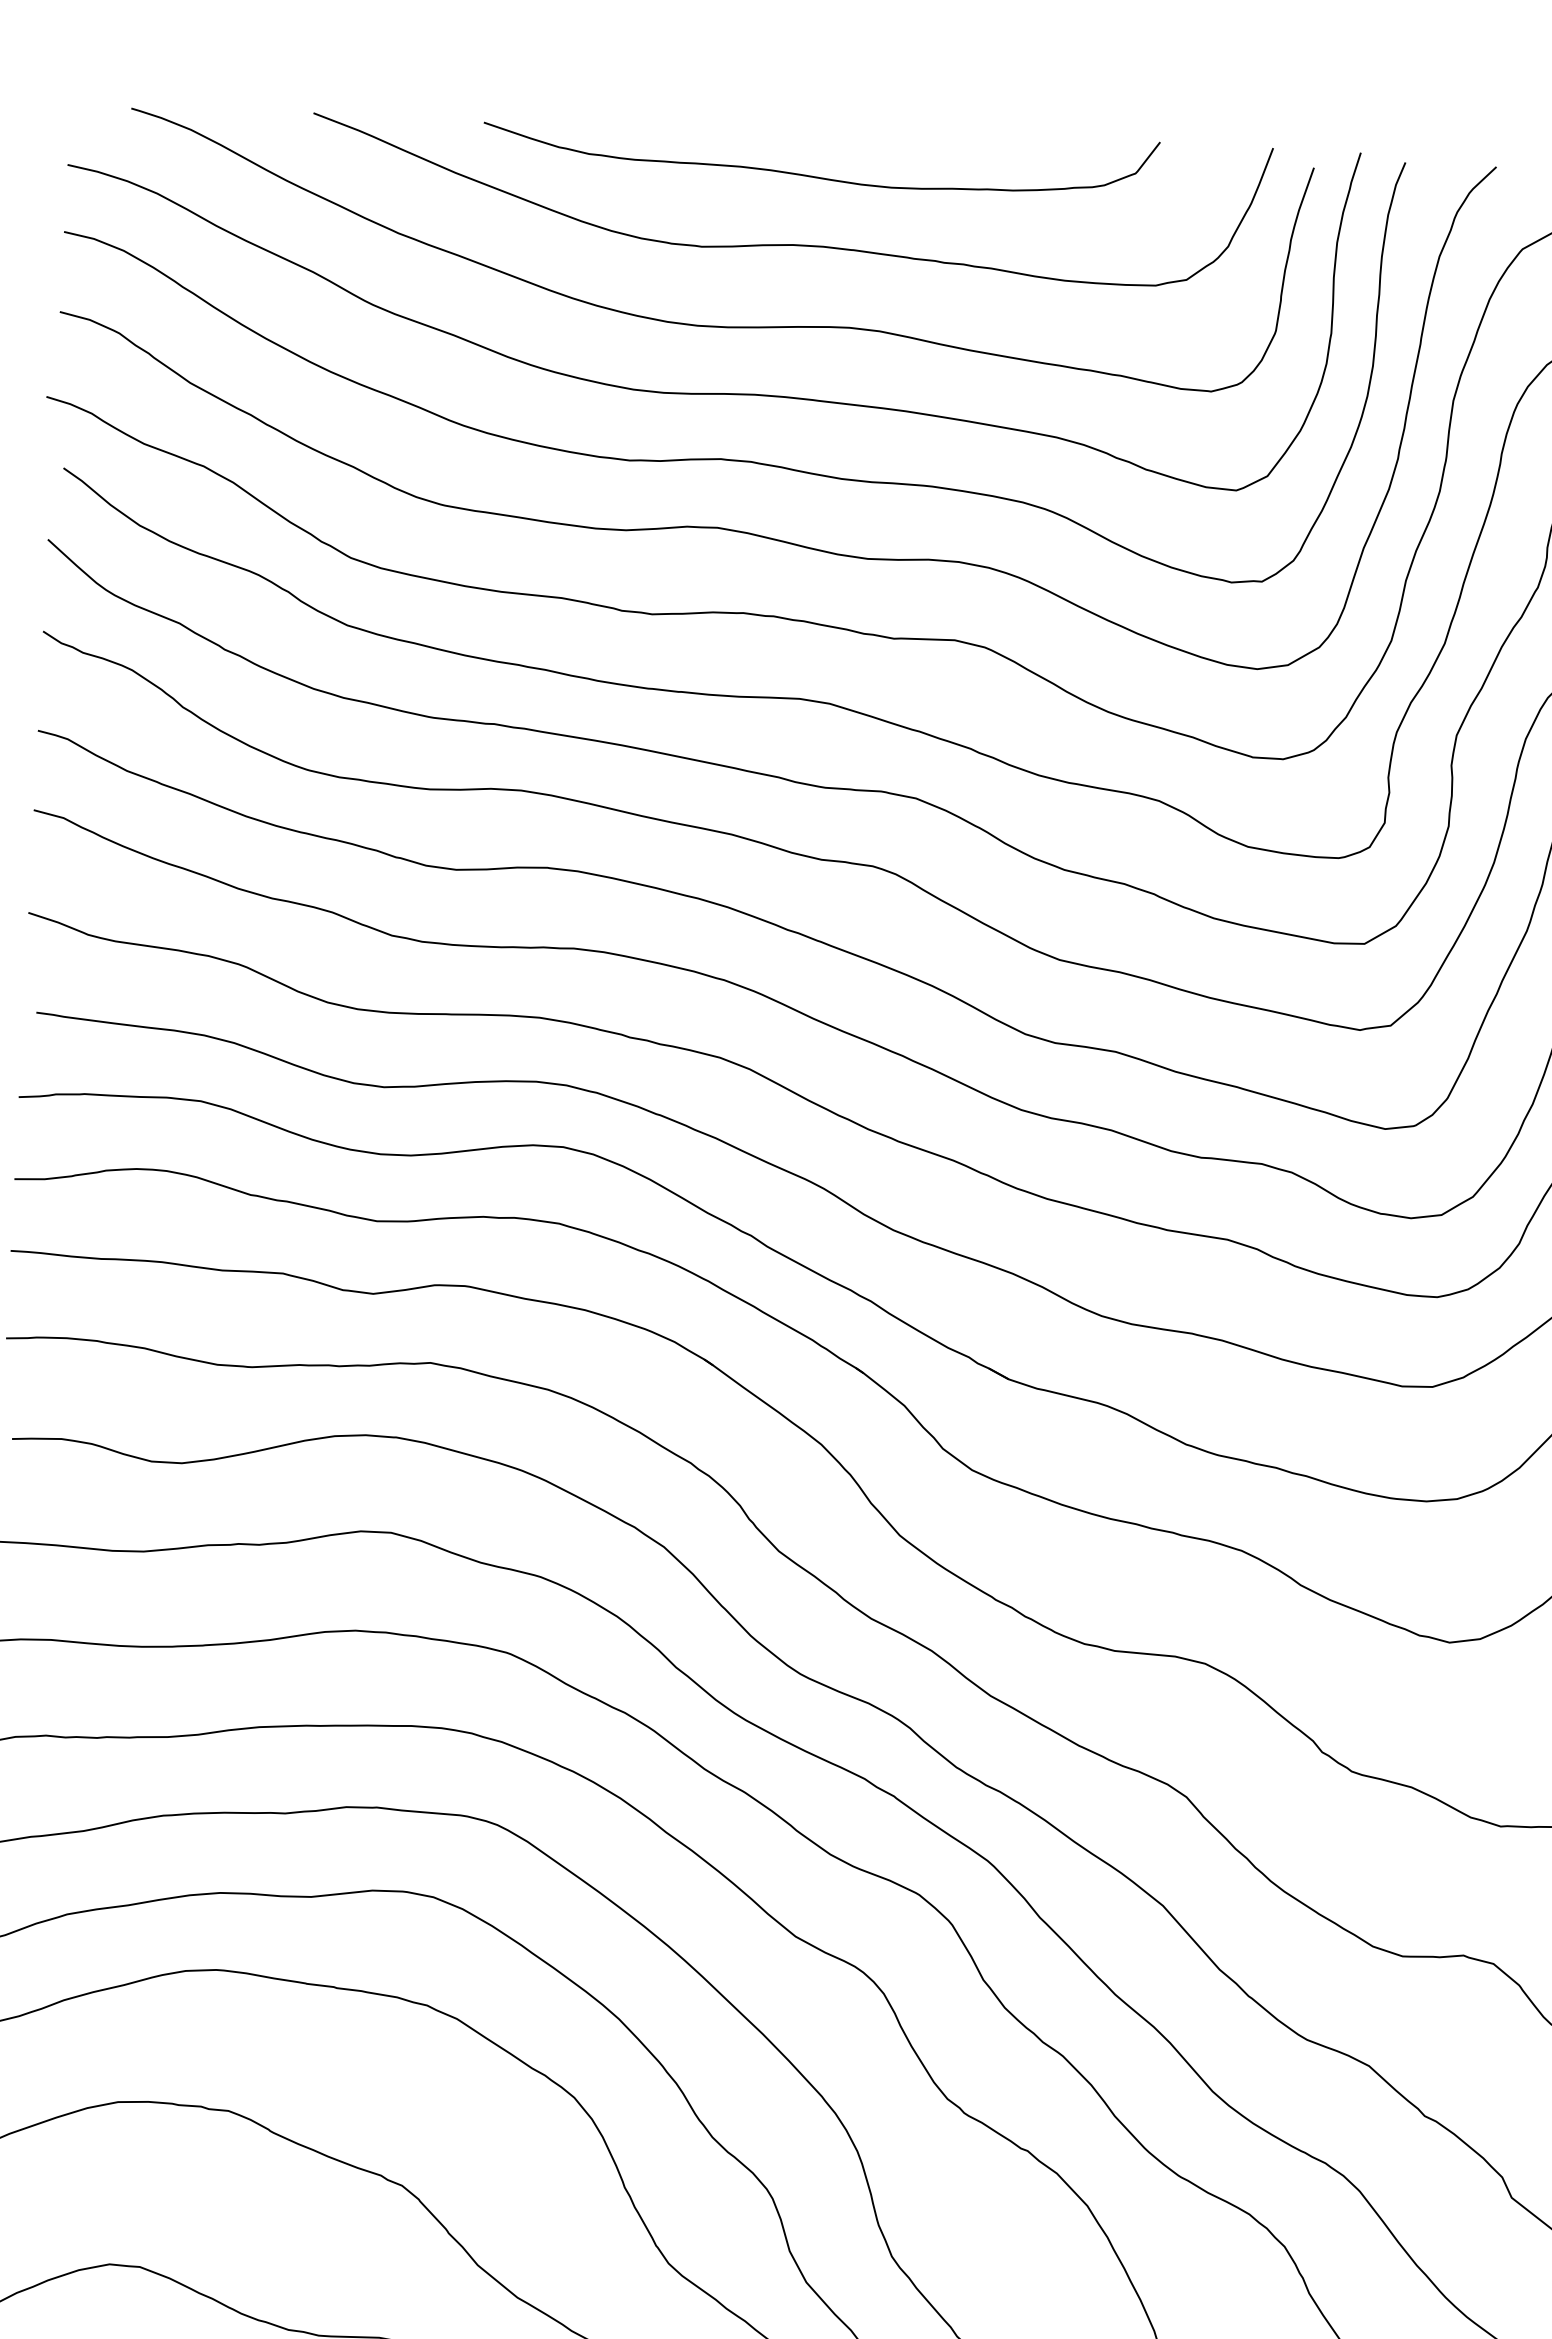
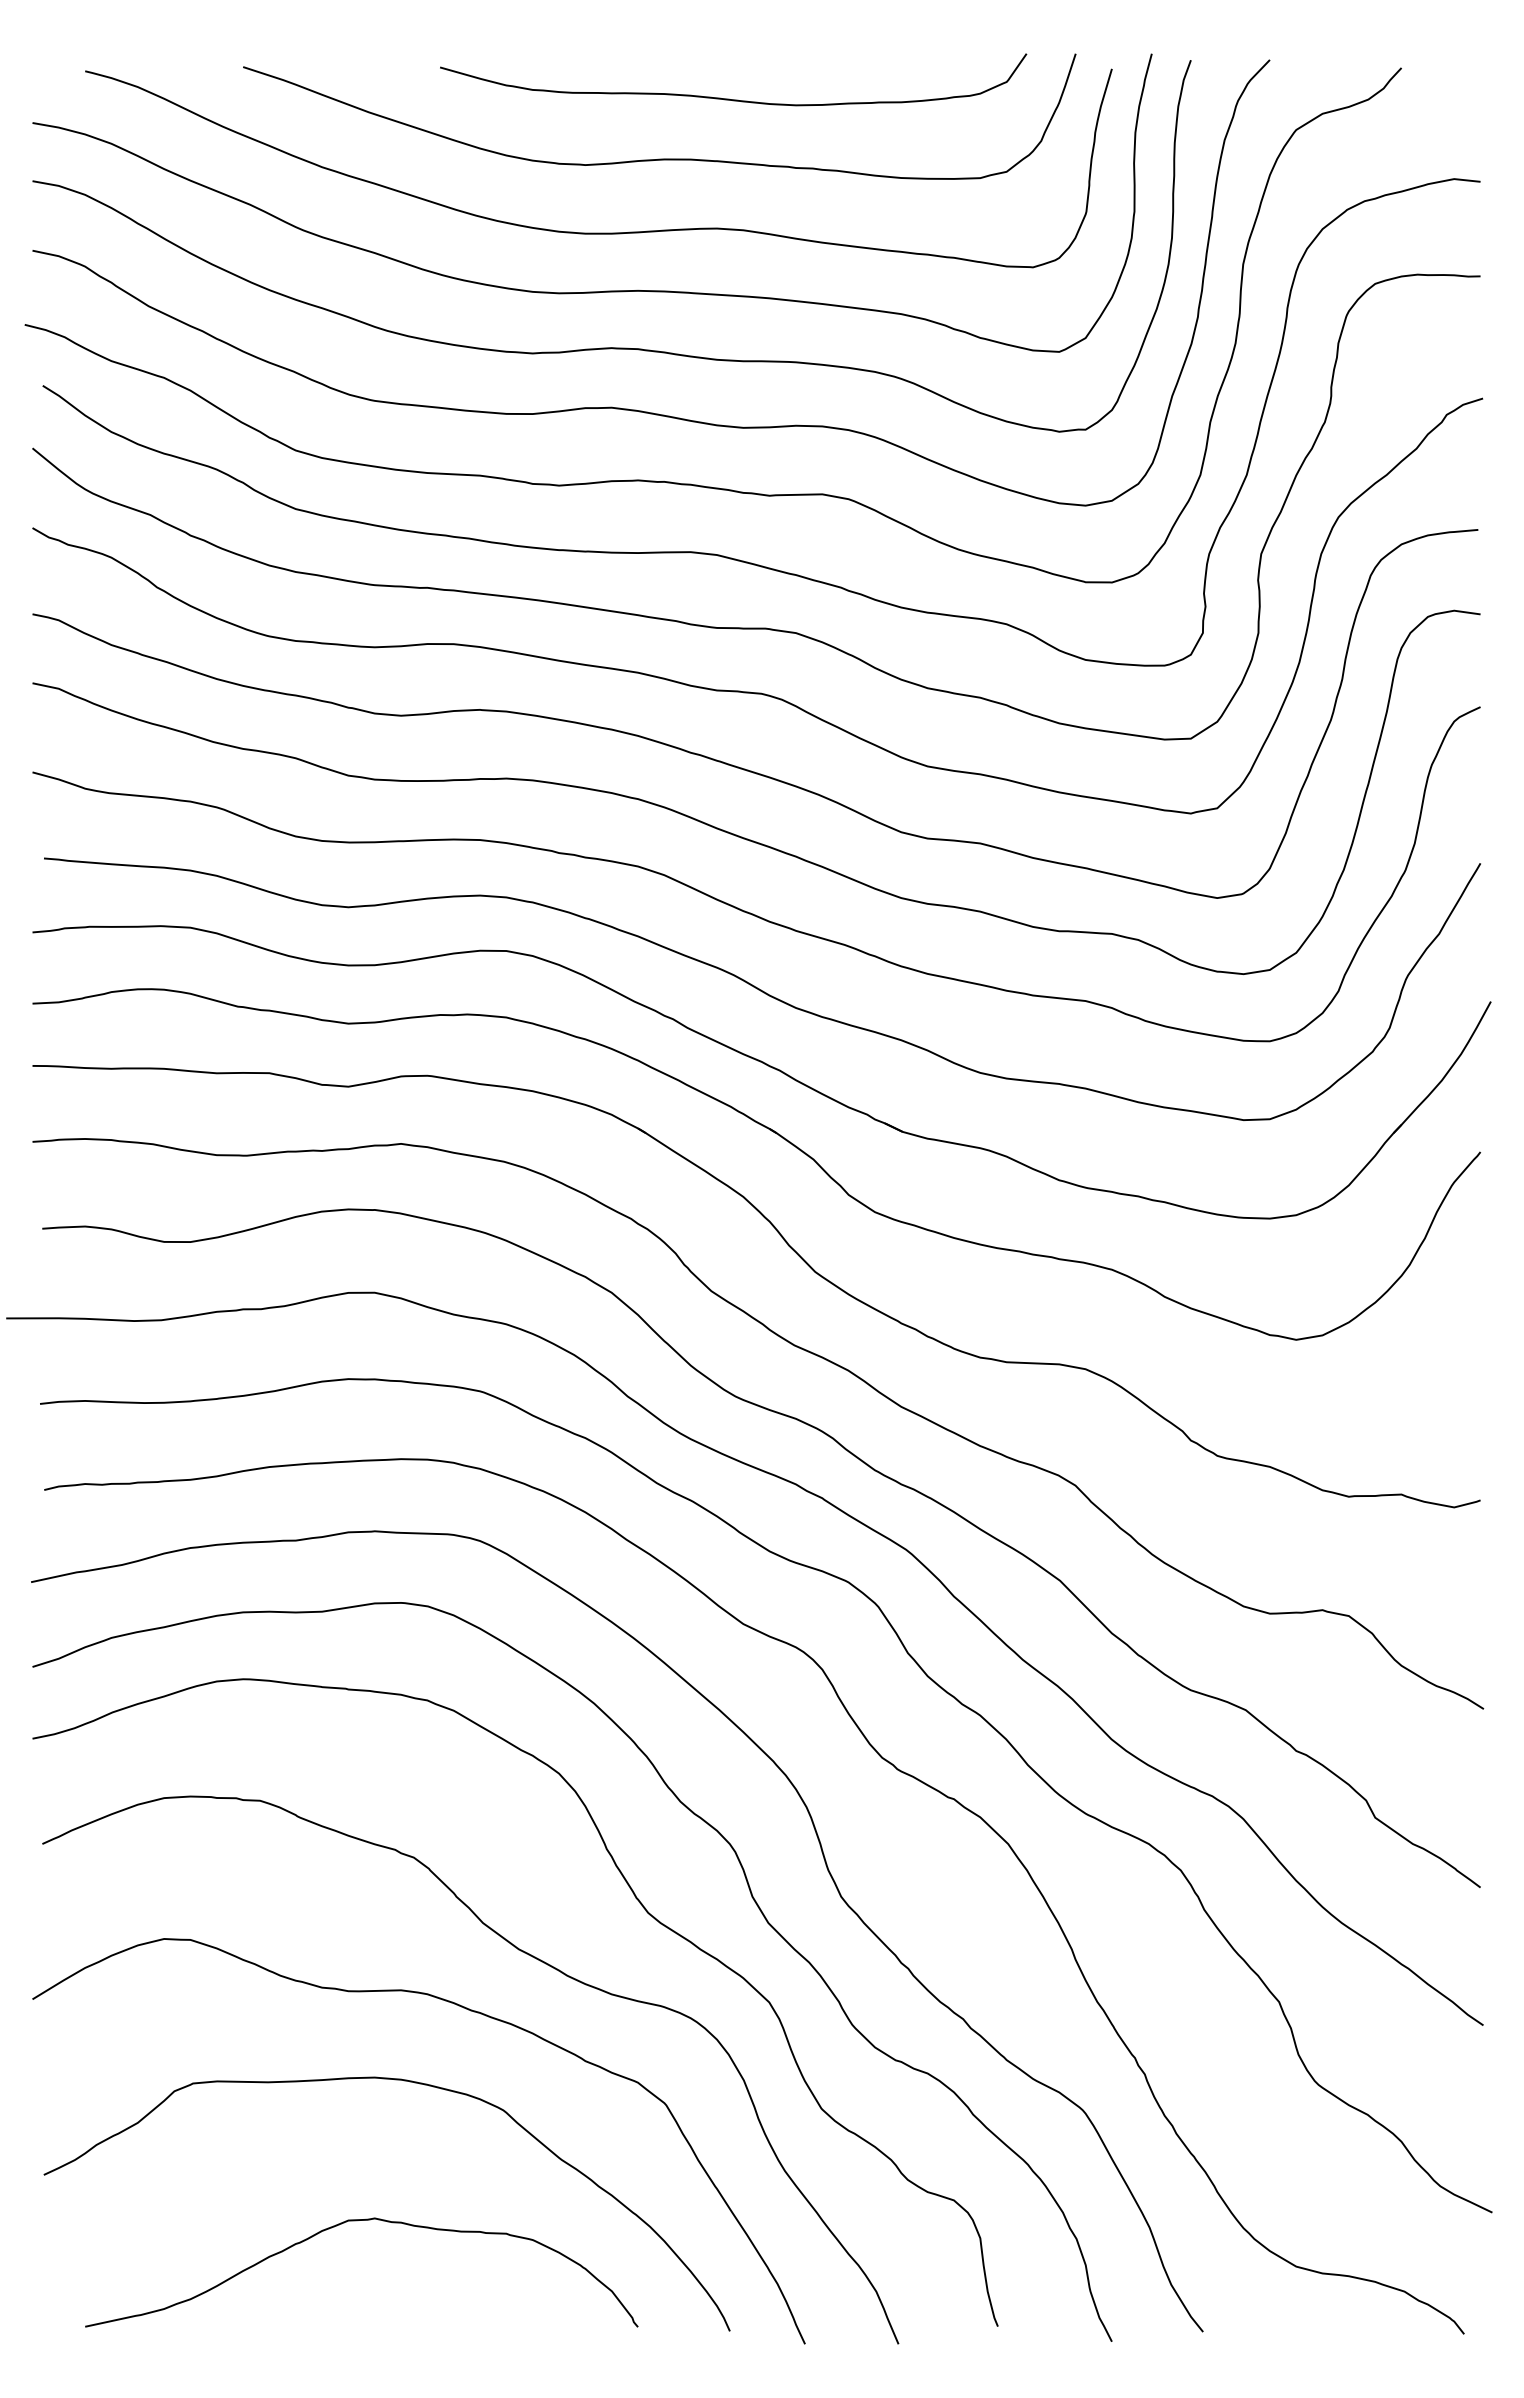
curve: (815, 175) -> (729, 98), moved

